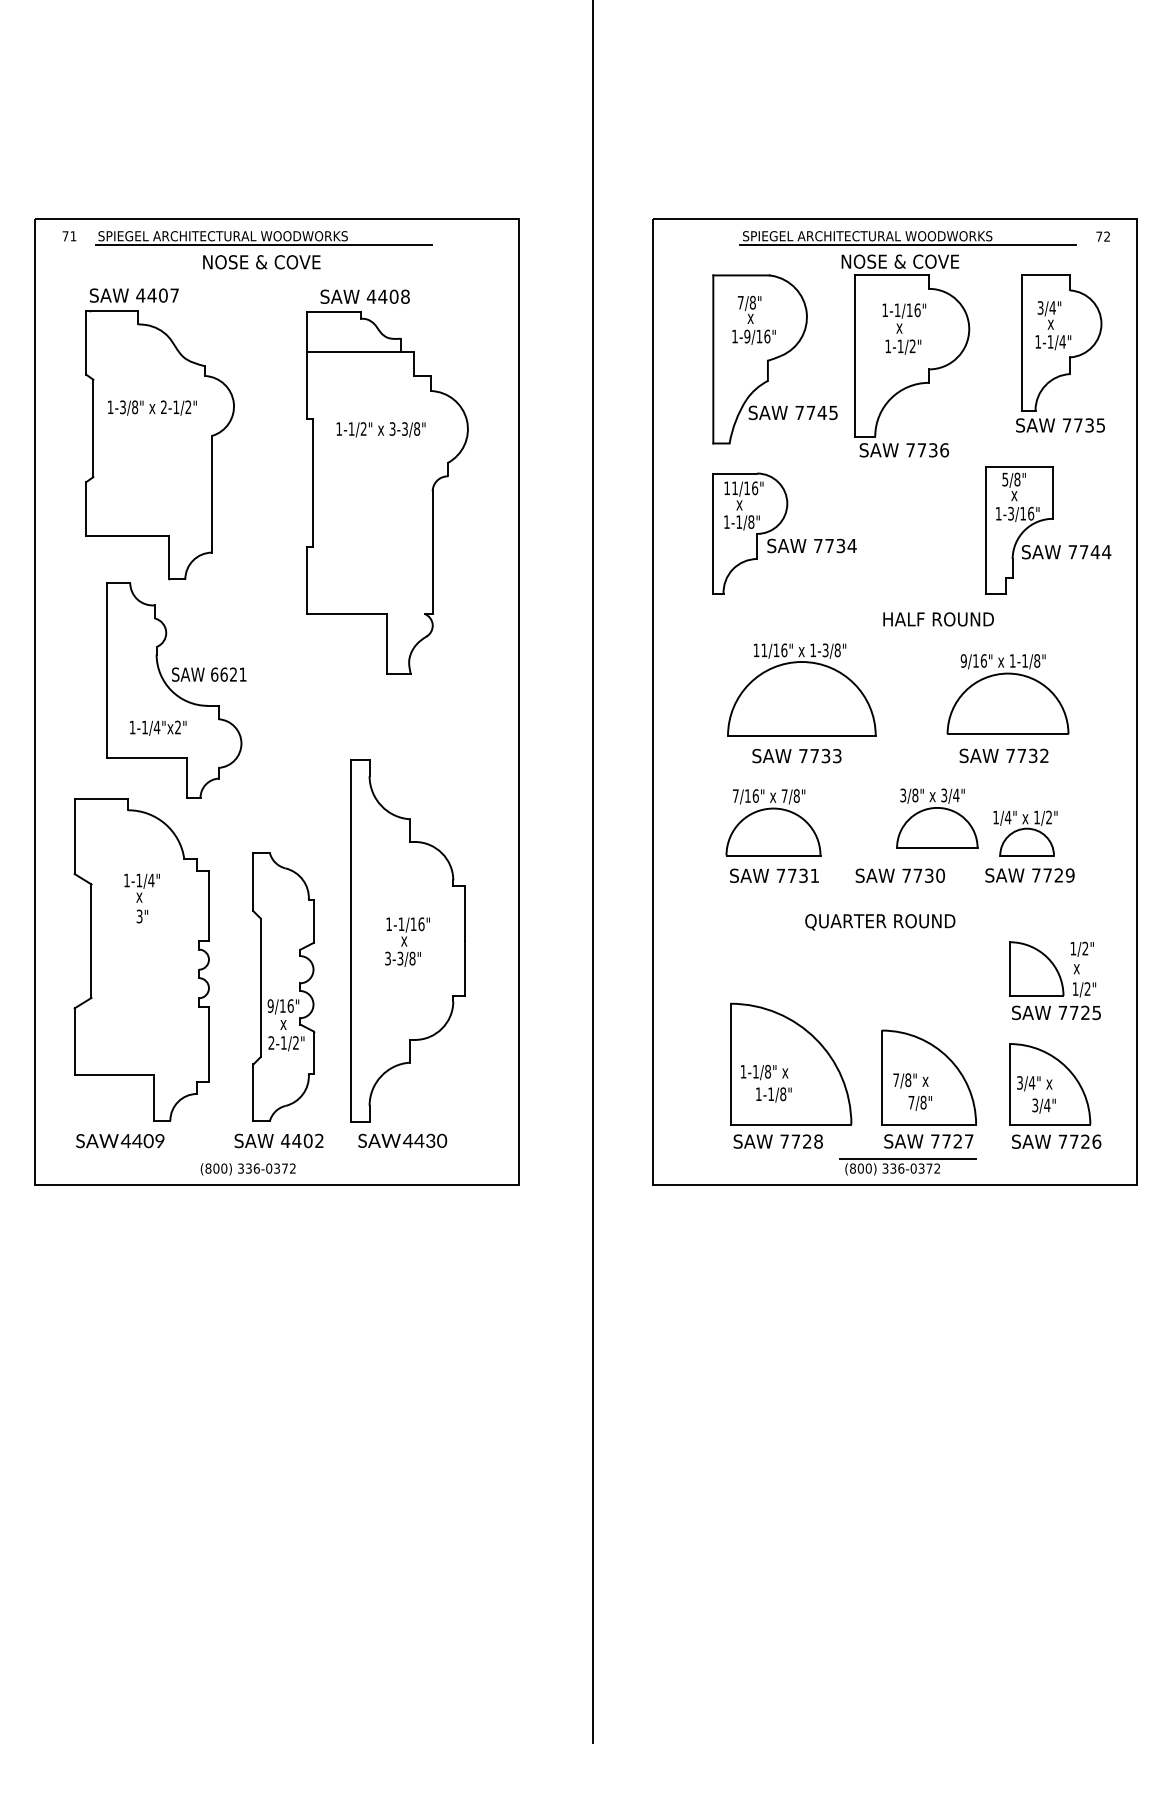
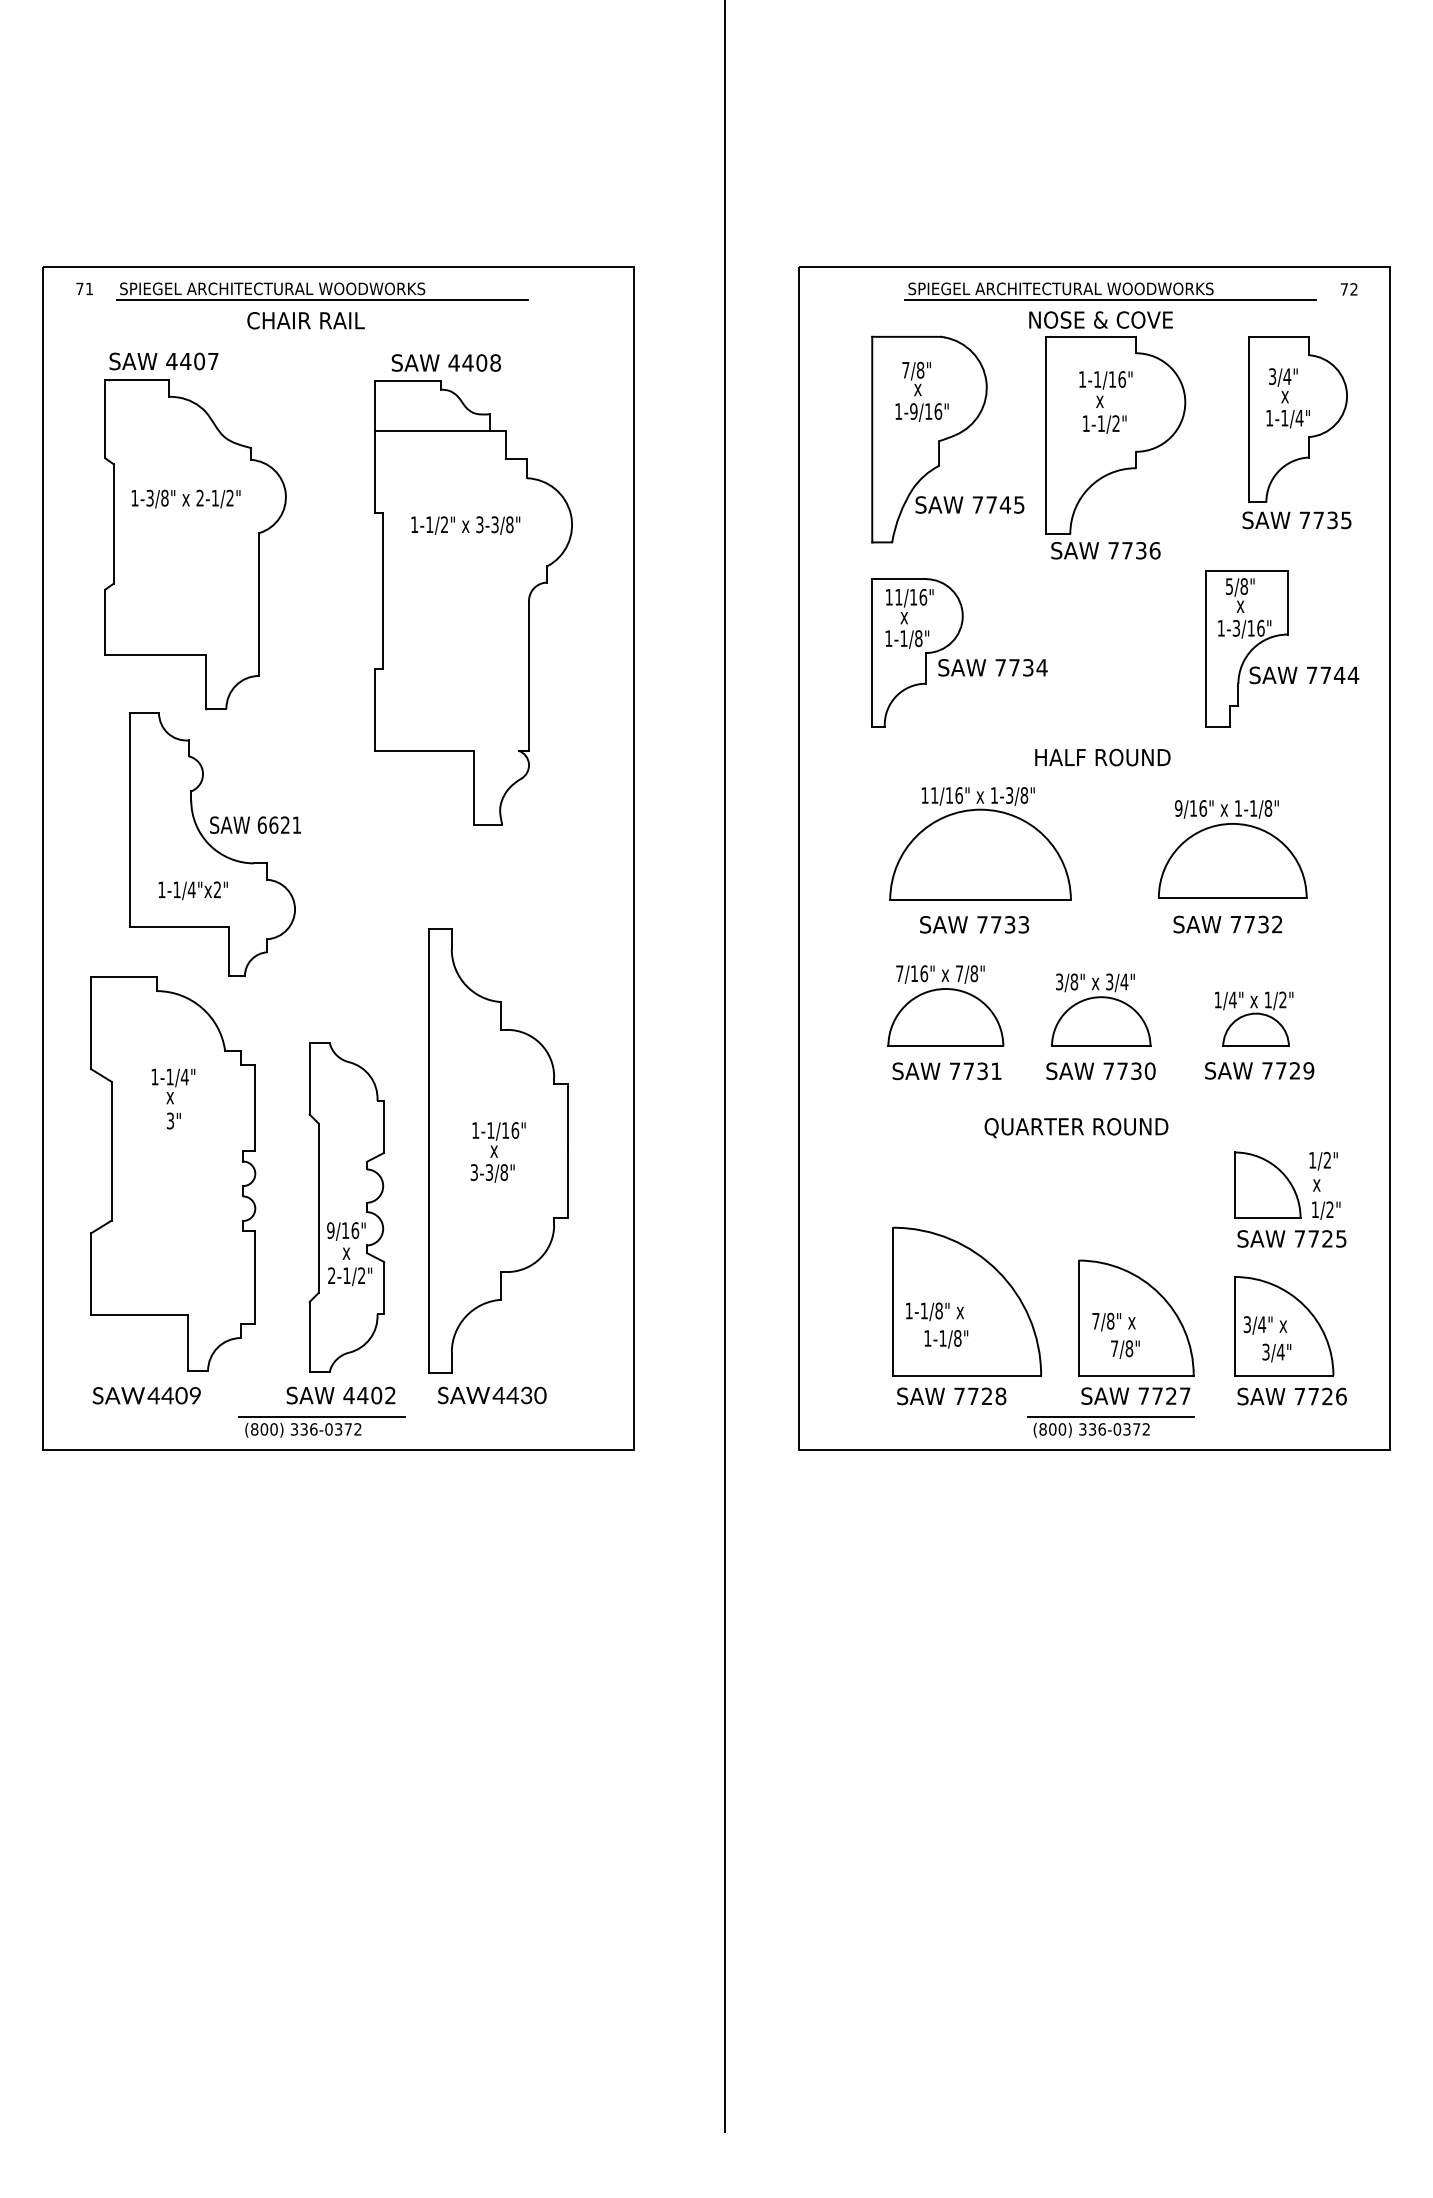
text: (261, 262) -> (319, 320), NOSE & COVE -> CHAIR RAIL
text: (938, 619) -> (1102, 757), moved
part: (937, 817) -> (1101, 1009), moved
line: (263, 1158) -> (322, 1417), added

